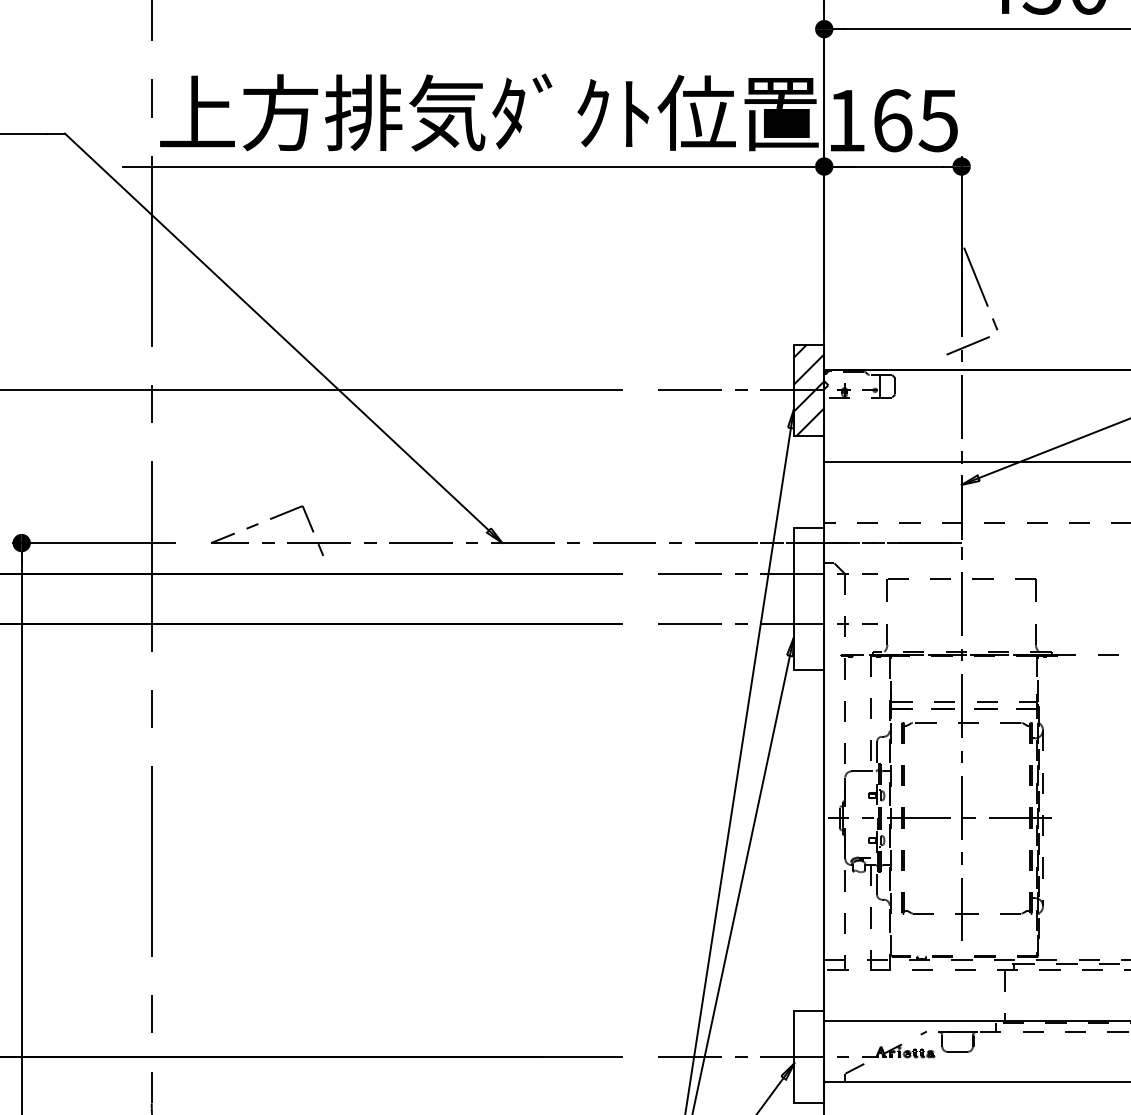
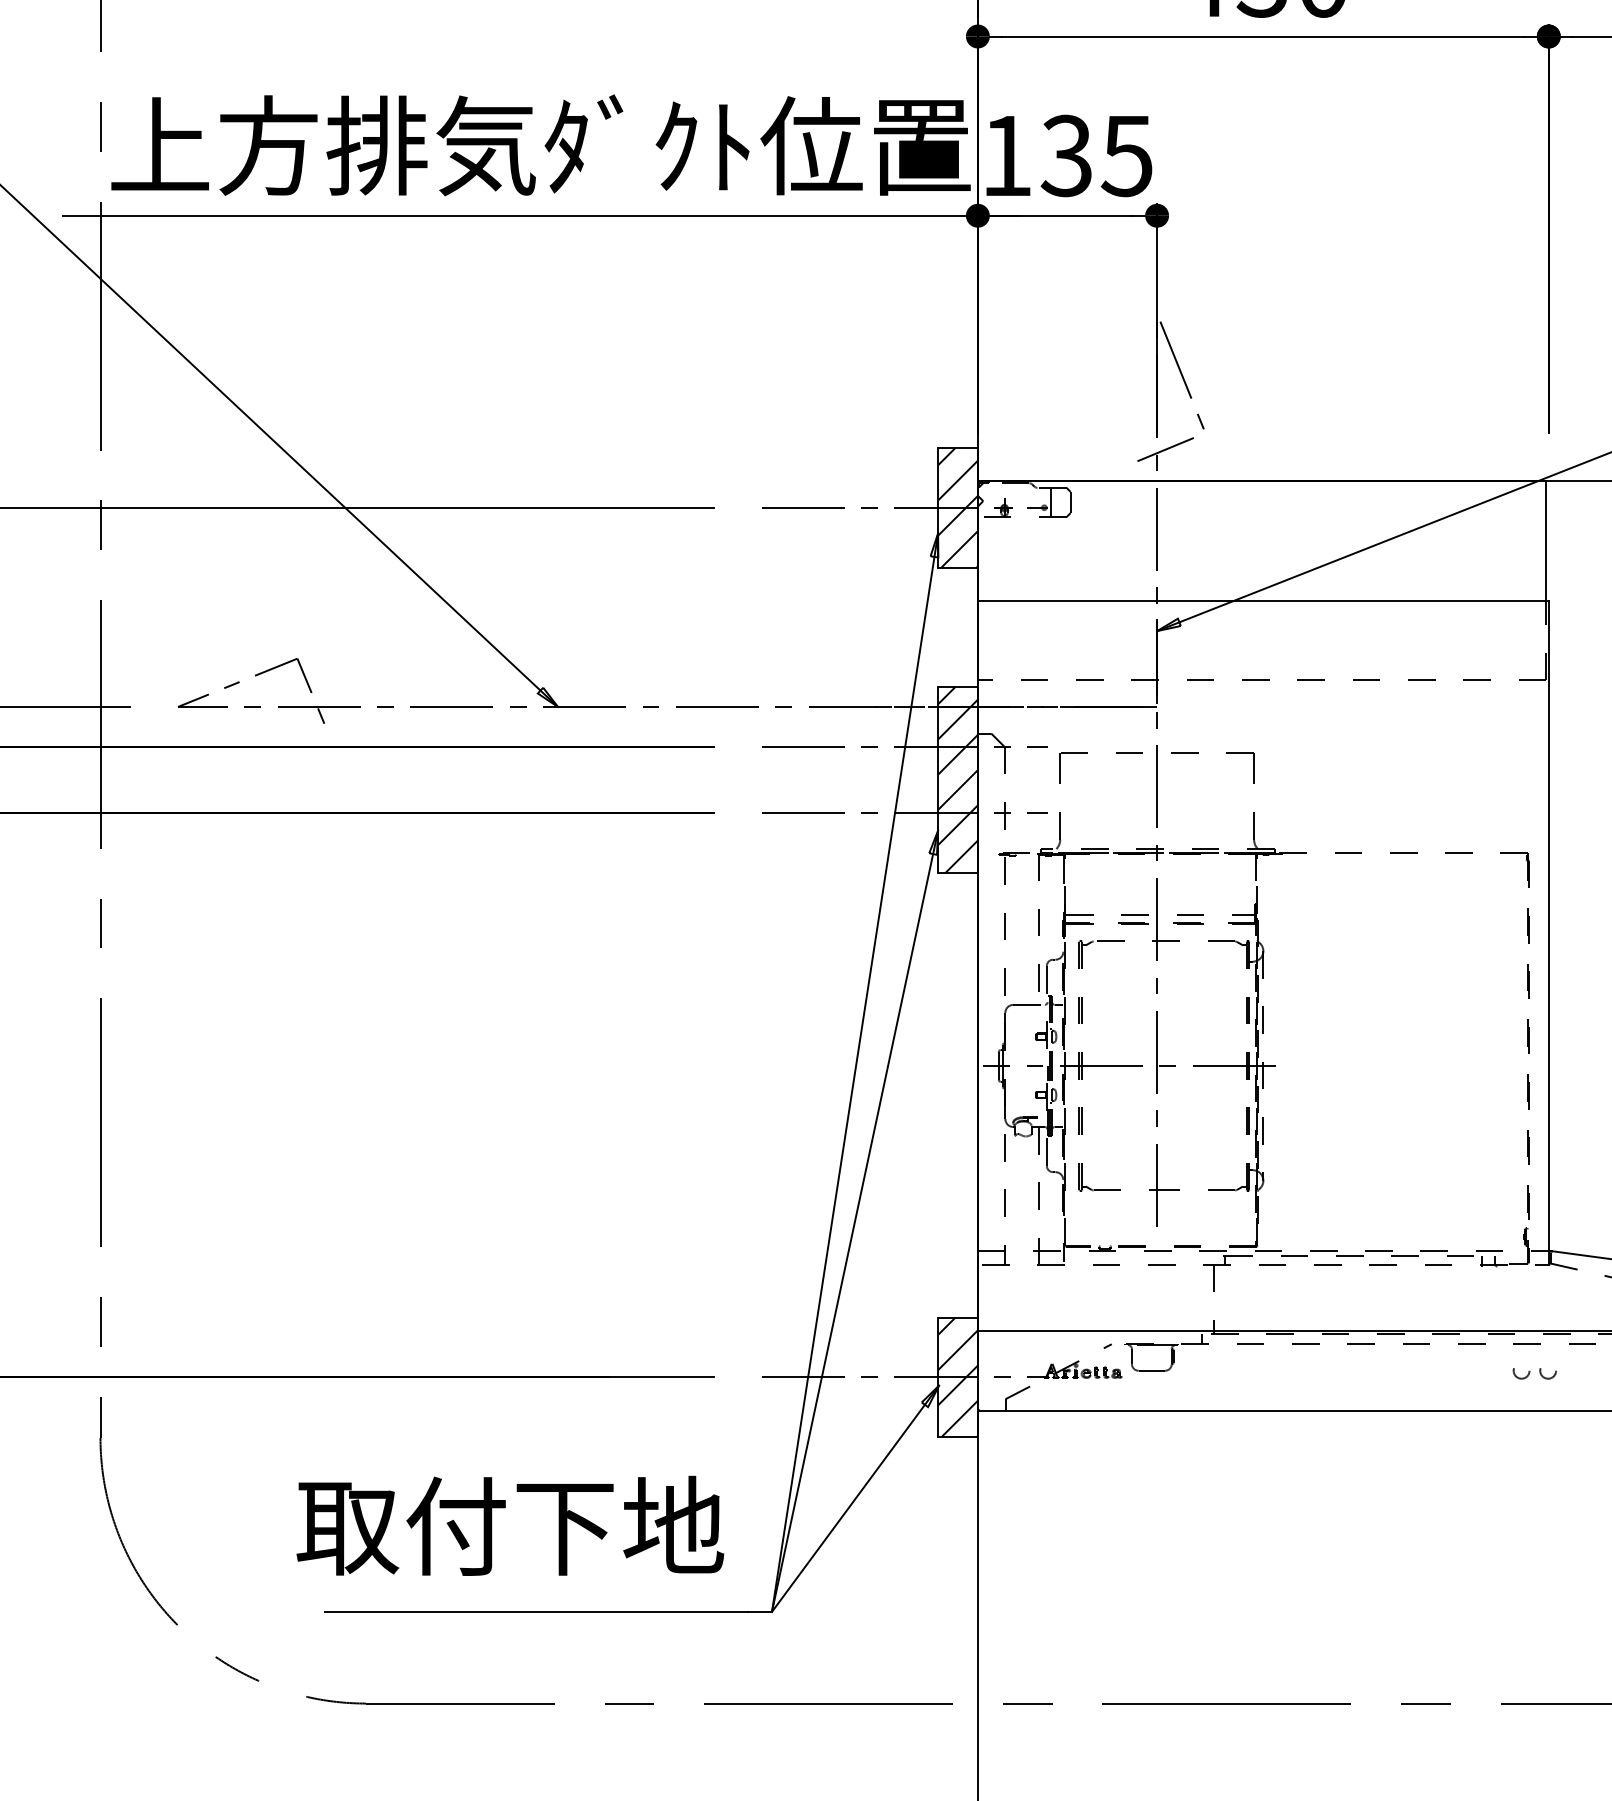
text: (892, 120) -> (1066, 155), 165 -> 135
hatch: (808, 598) -> (957, 779), added
hatch: (808, 1057) -> (957, 1377), added

